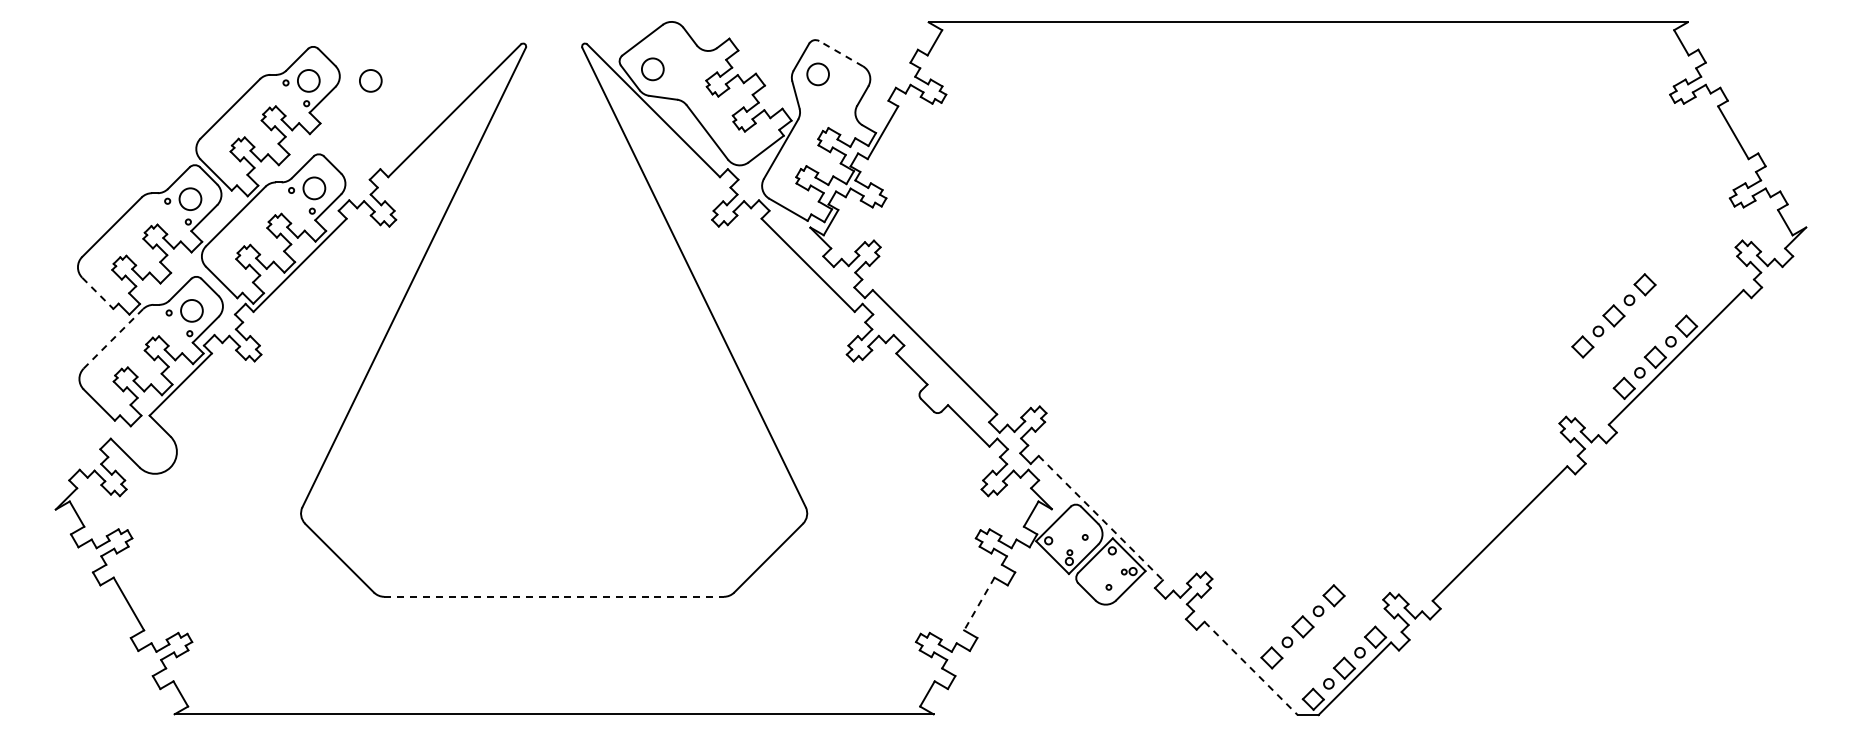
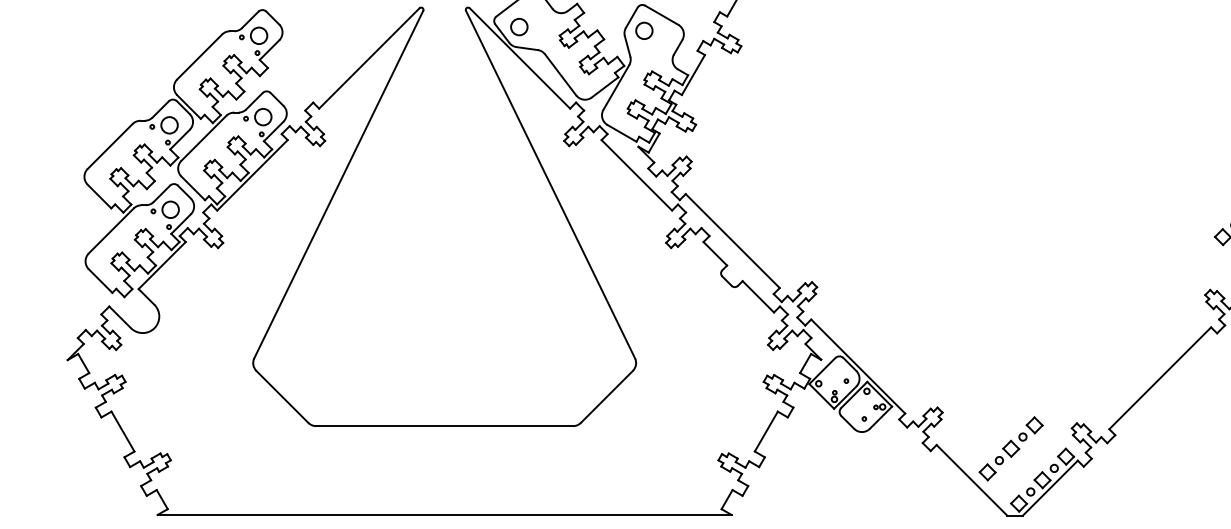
line: (840, 53) -> (661, 15), dashed -> solid
circle: (370, 80) -> (305, 35), removed
line: (98, 293) -> (99, 196), dashed -> solid
line: (113, 338) -> (111, 230), dashed -> solid
line: (1100, 518) -> (857, 366), dashed -> solid
line: (554, 596) -> (444, 425), dashed -> solid
line: (979, 604) -> (766, 431), dashed -> solid
line: (1251, 668) -> (972, 480), dashed -> solid

